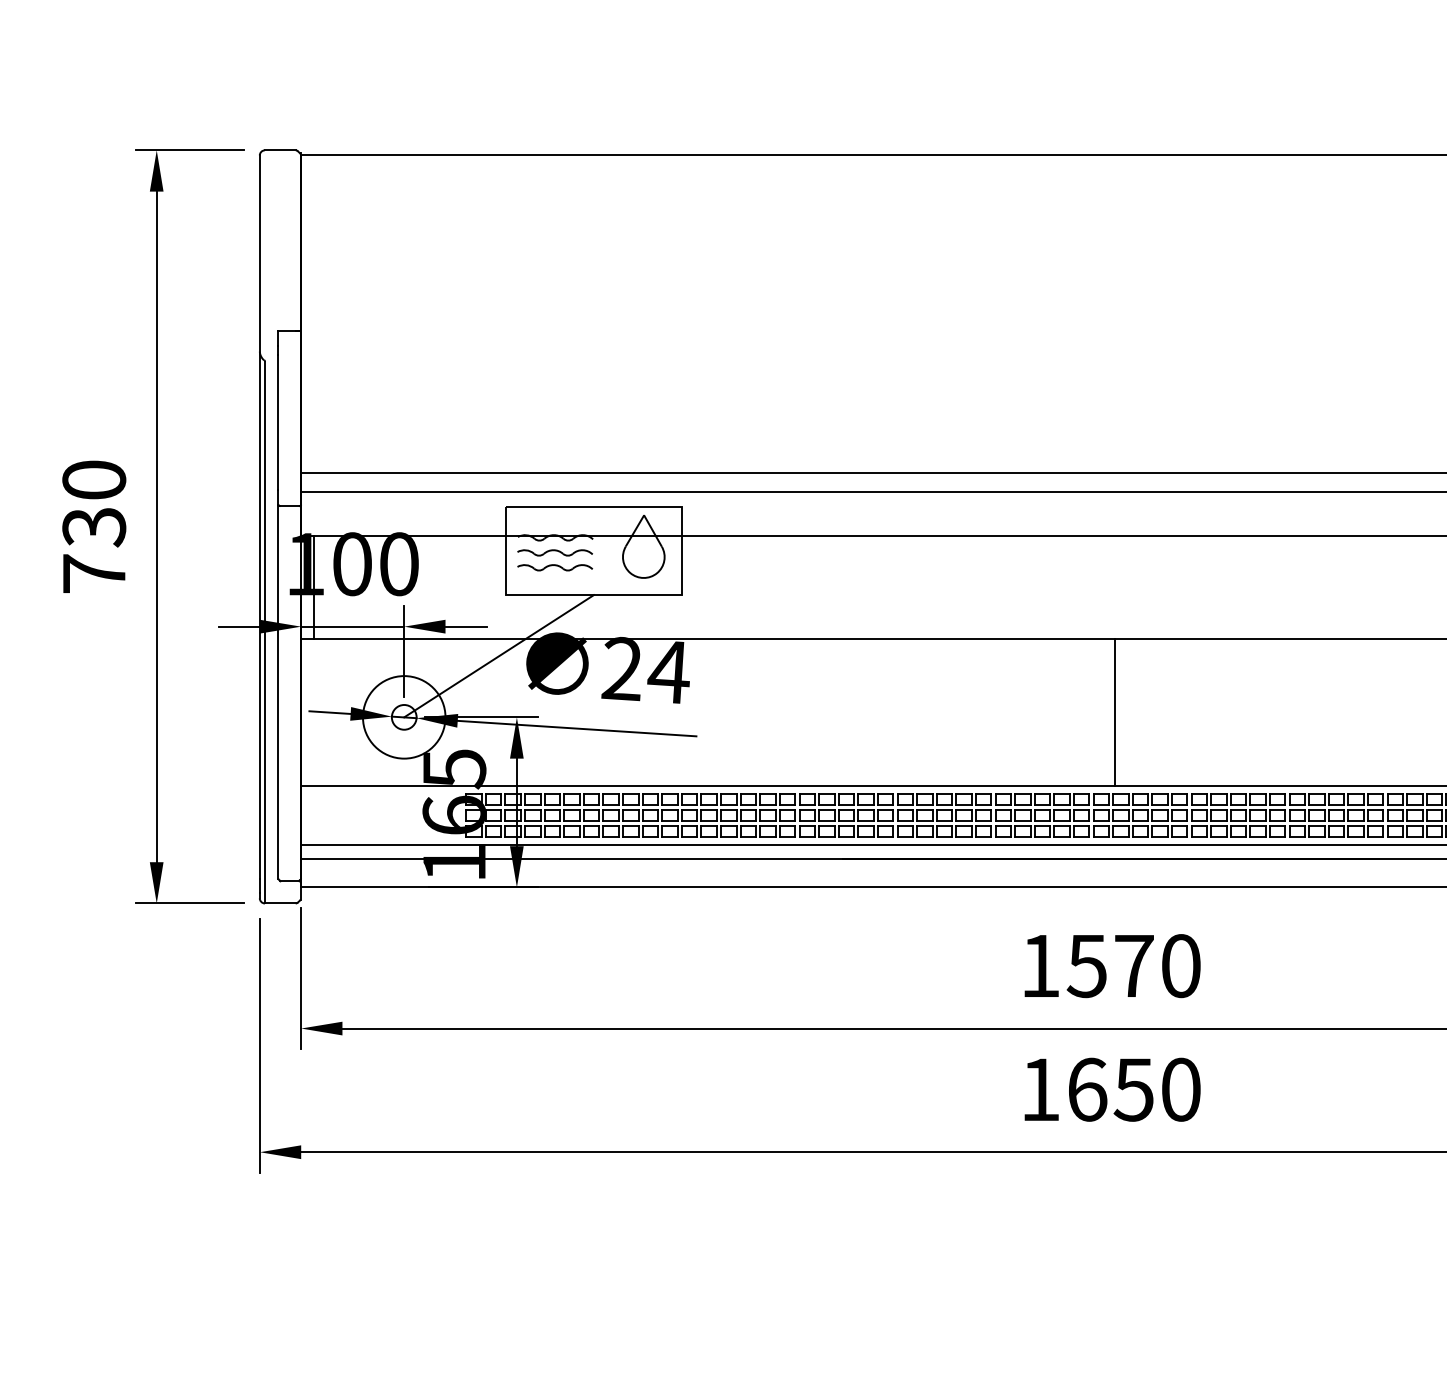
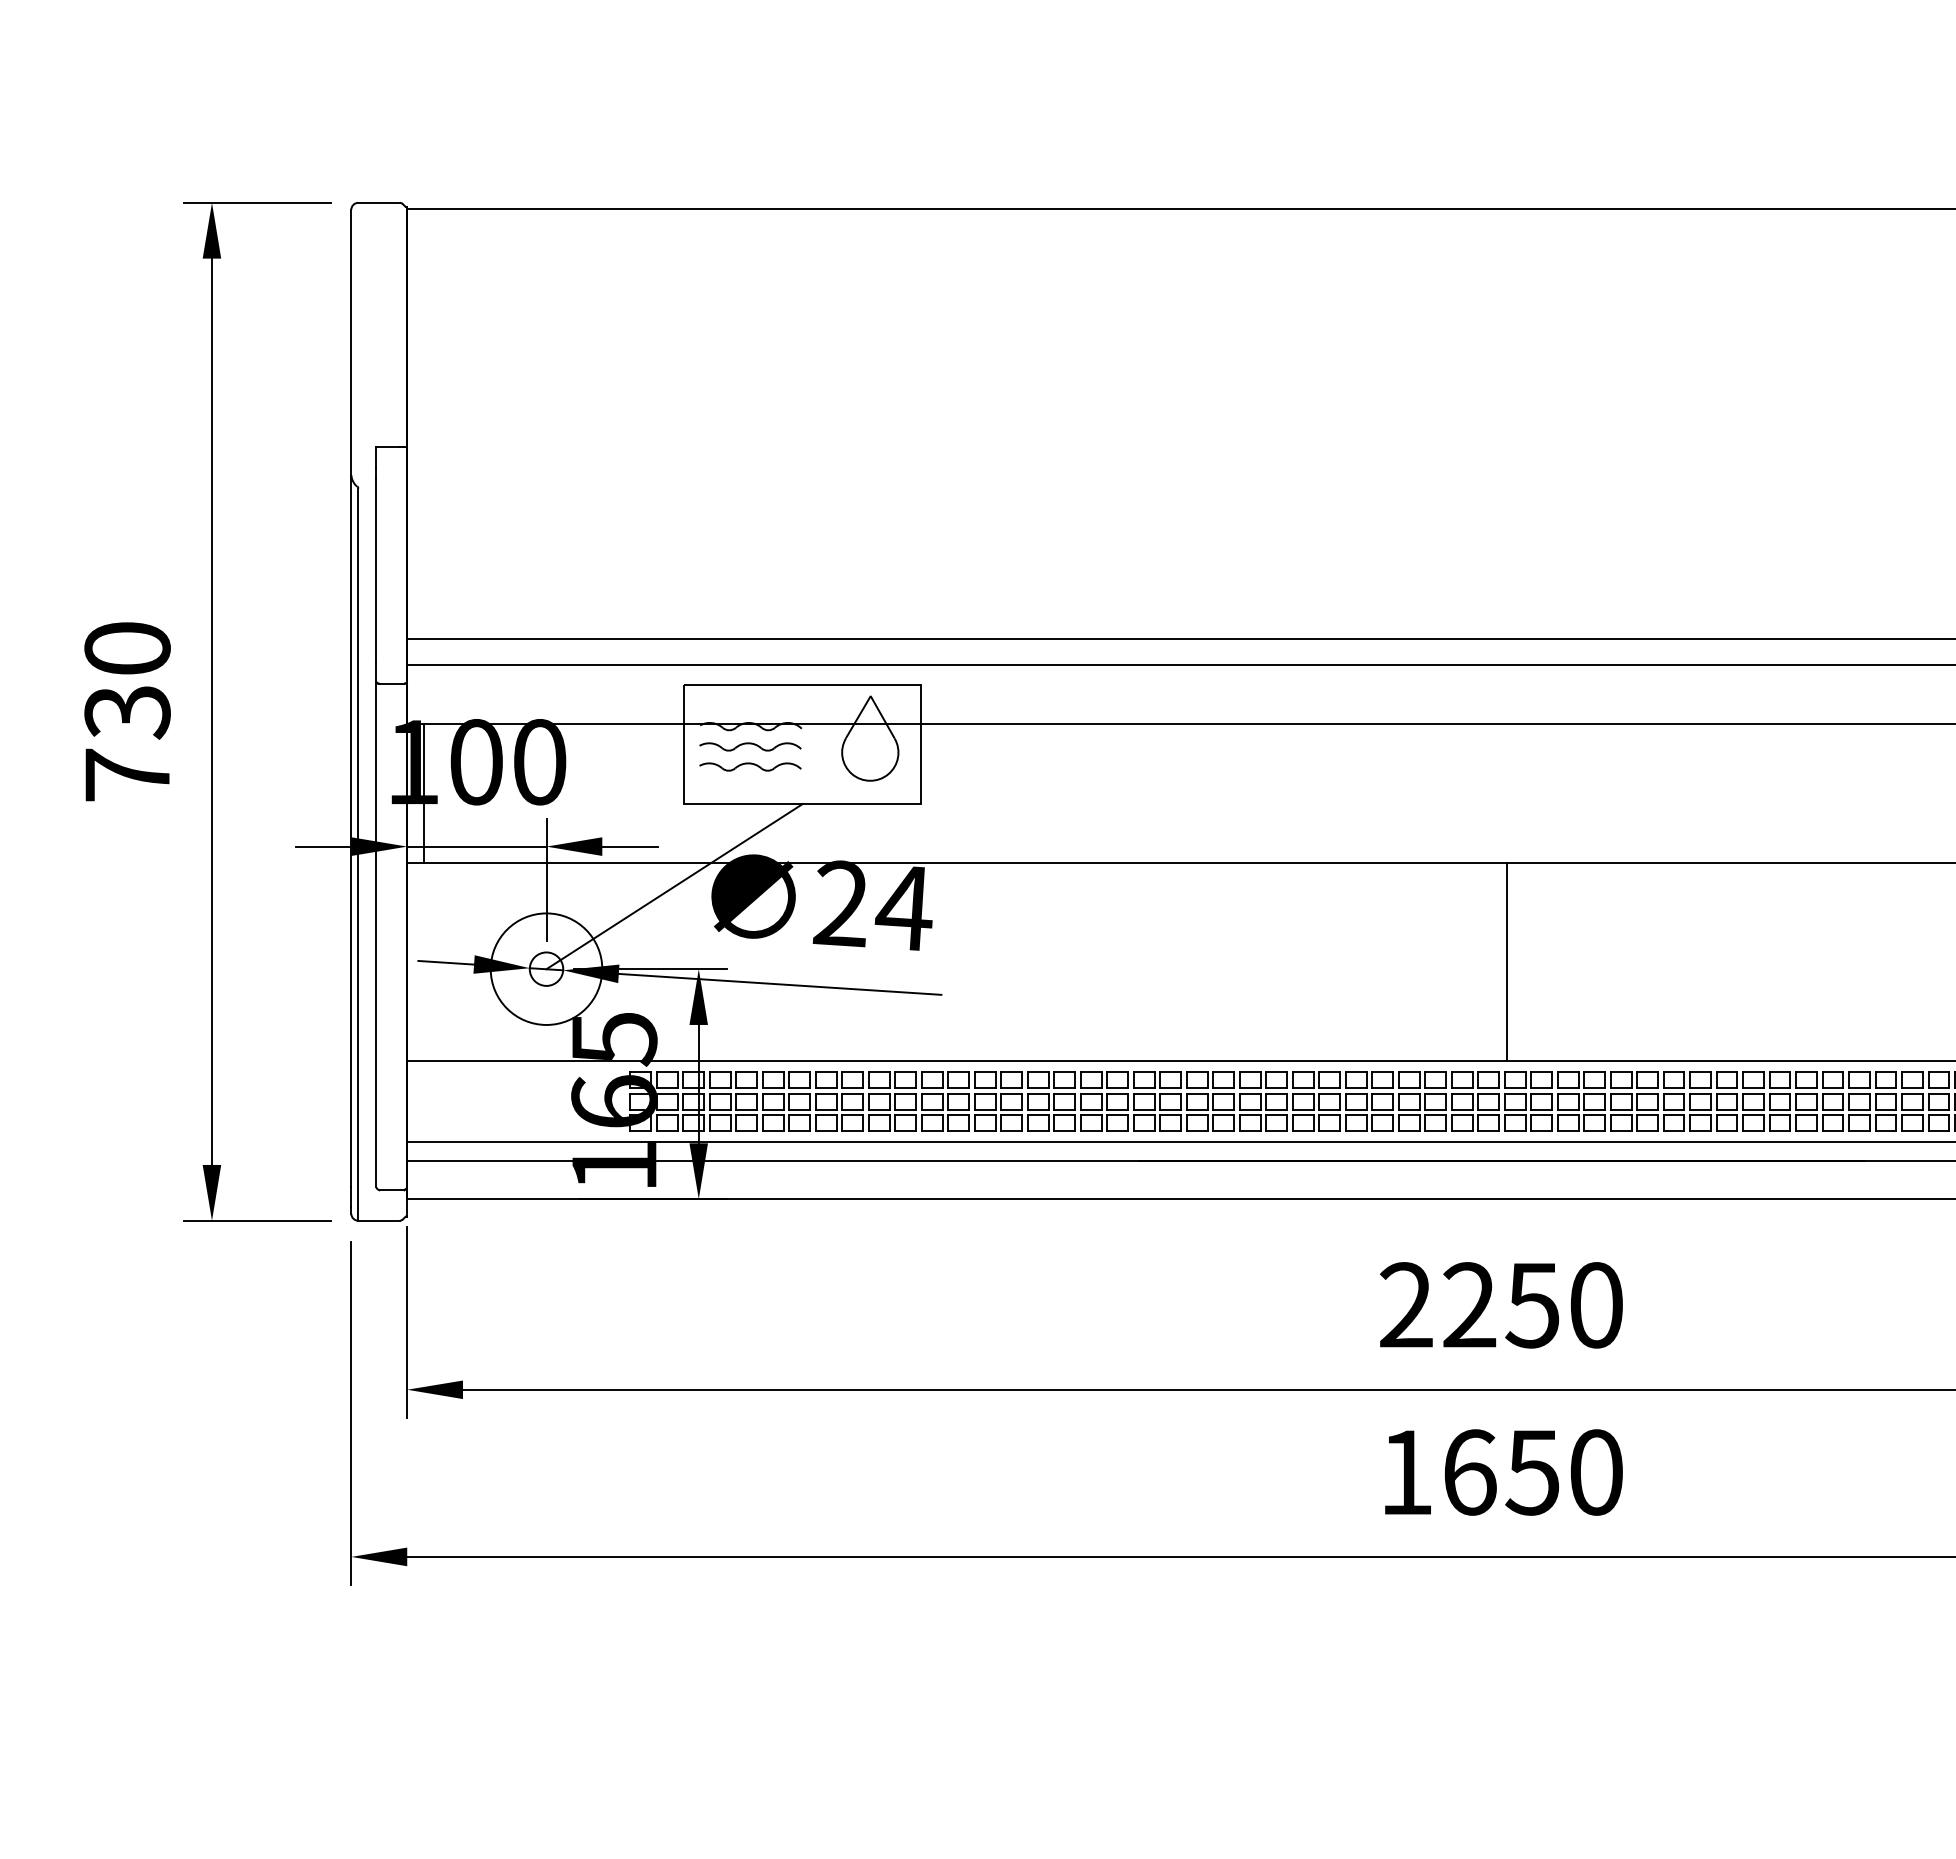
text: (1087, 966) -> (1469, 1305), 1570 -> 2250

